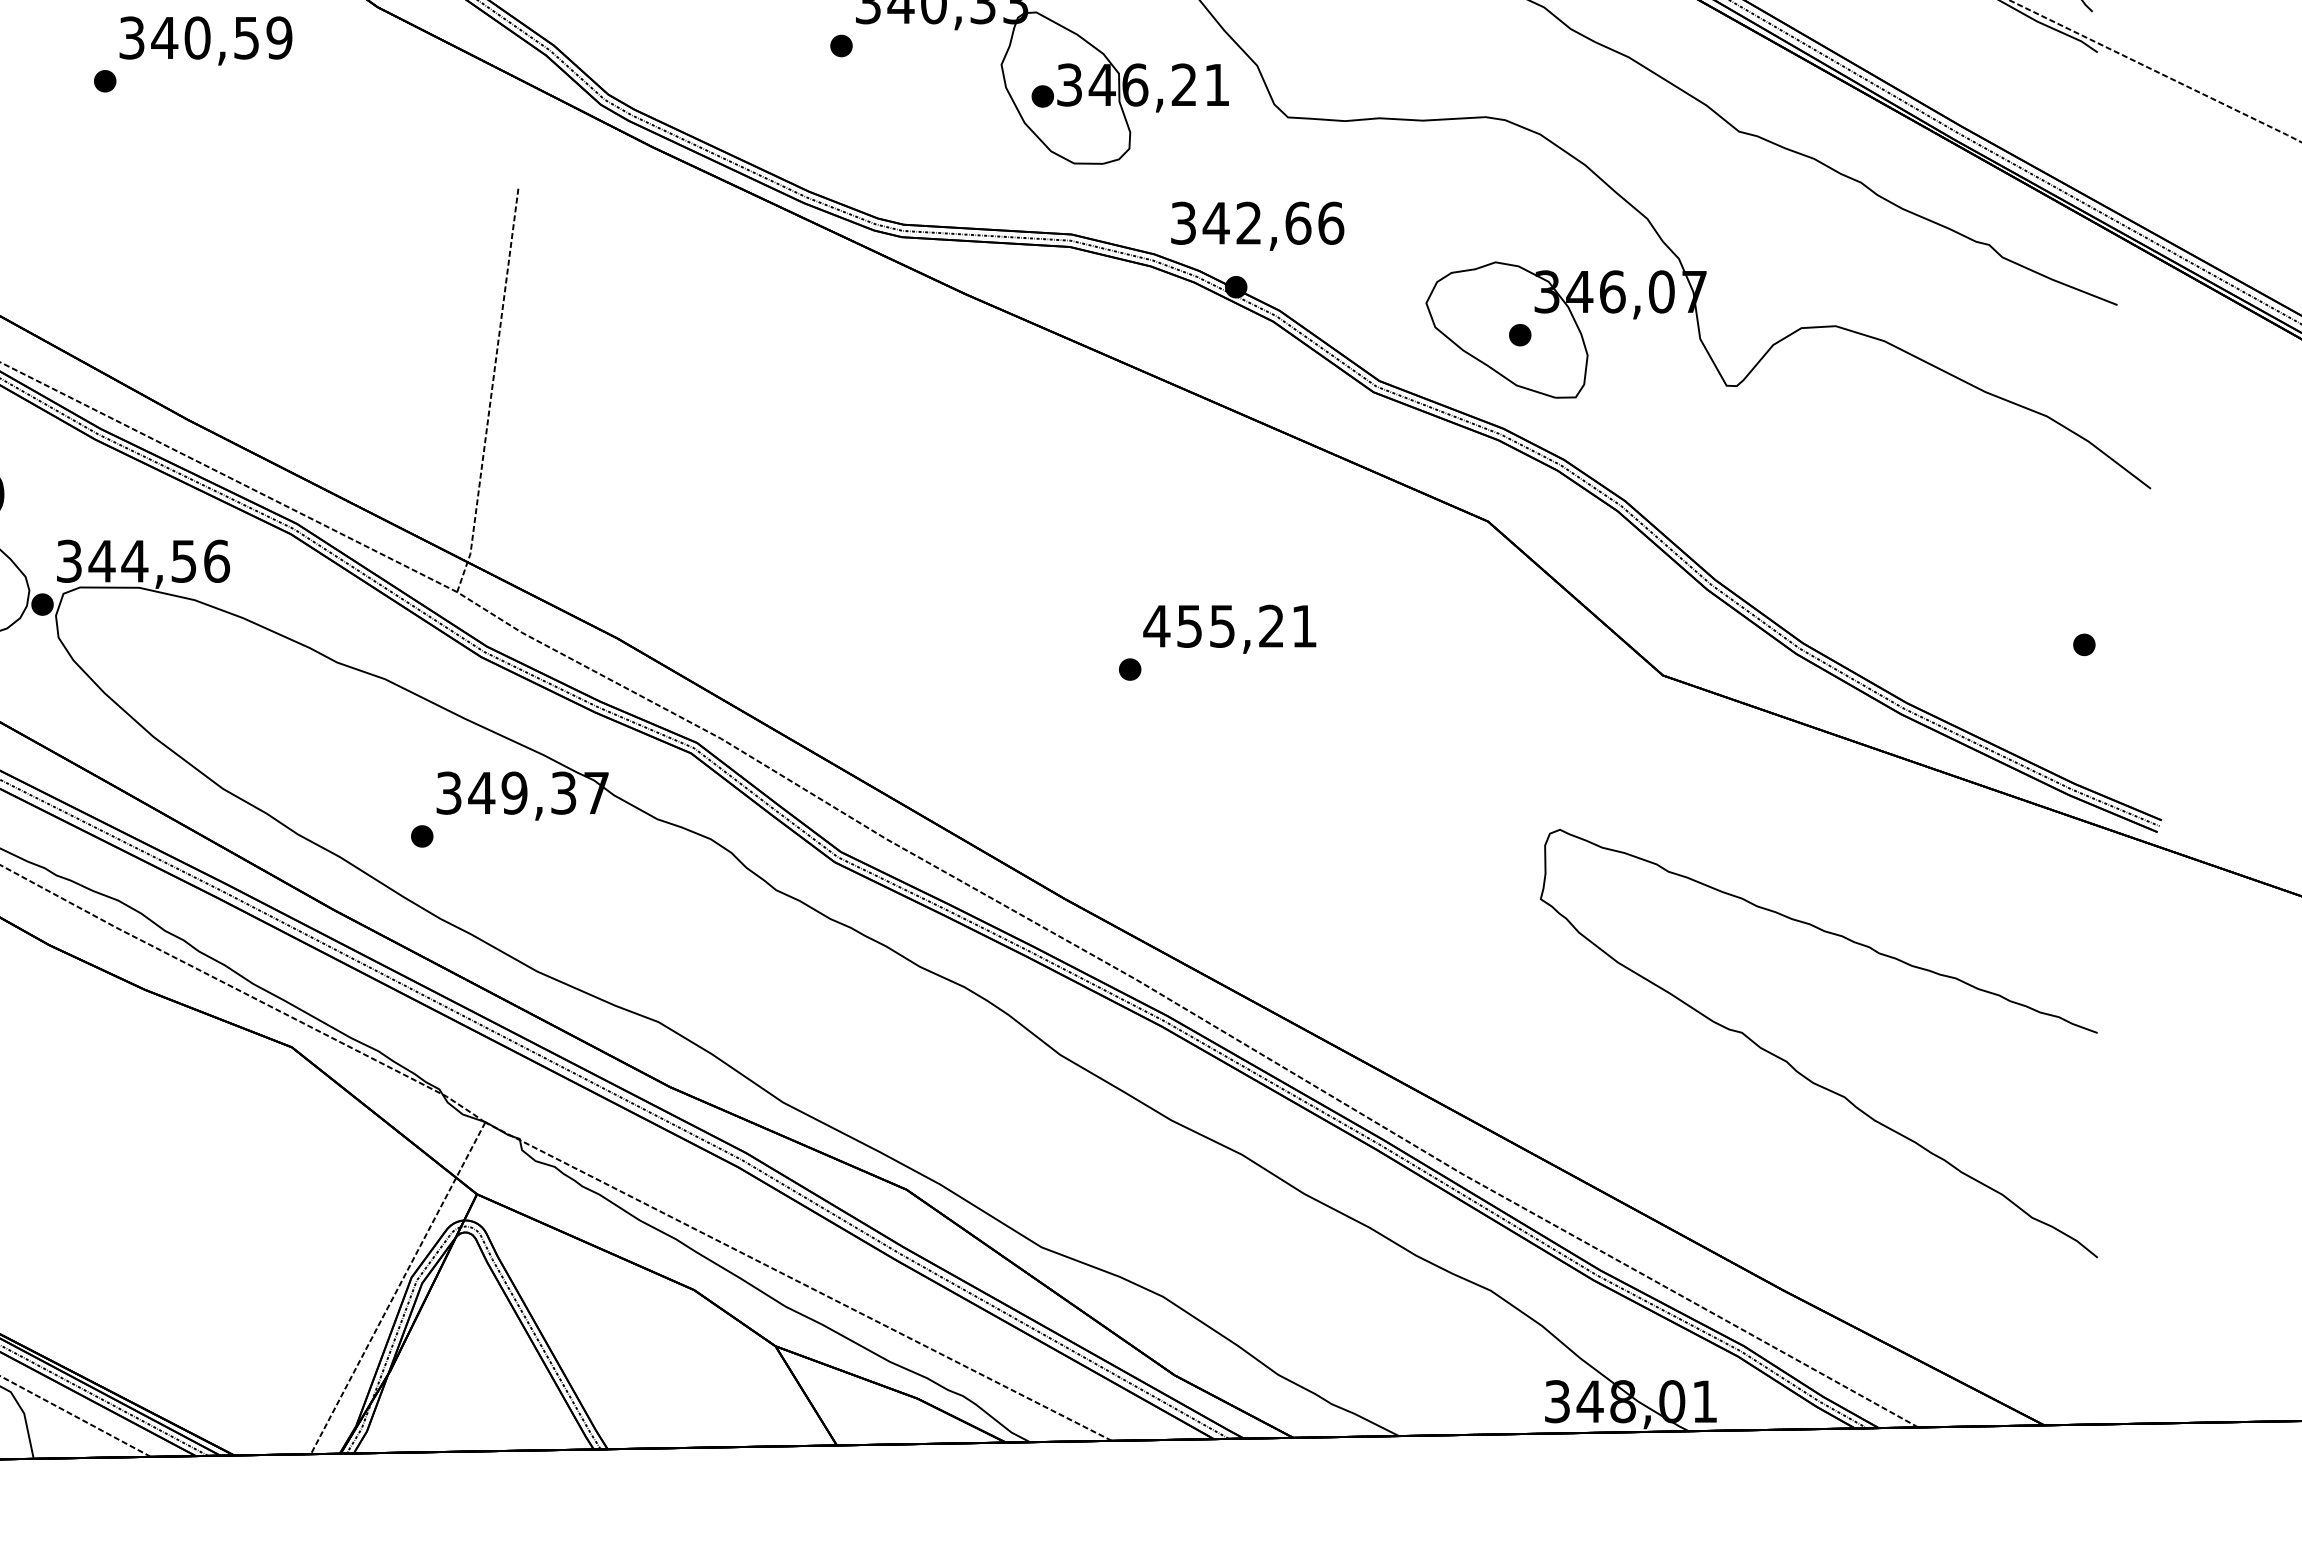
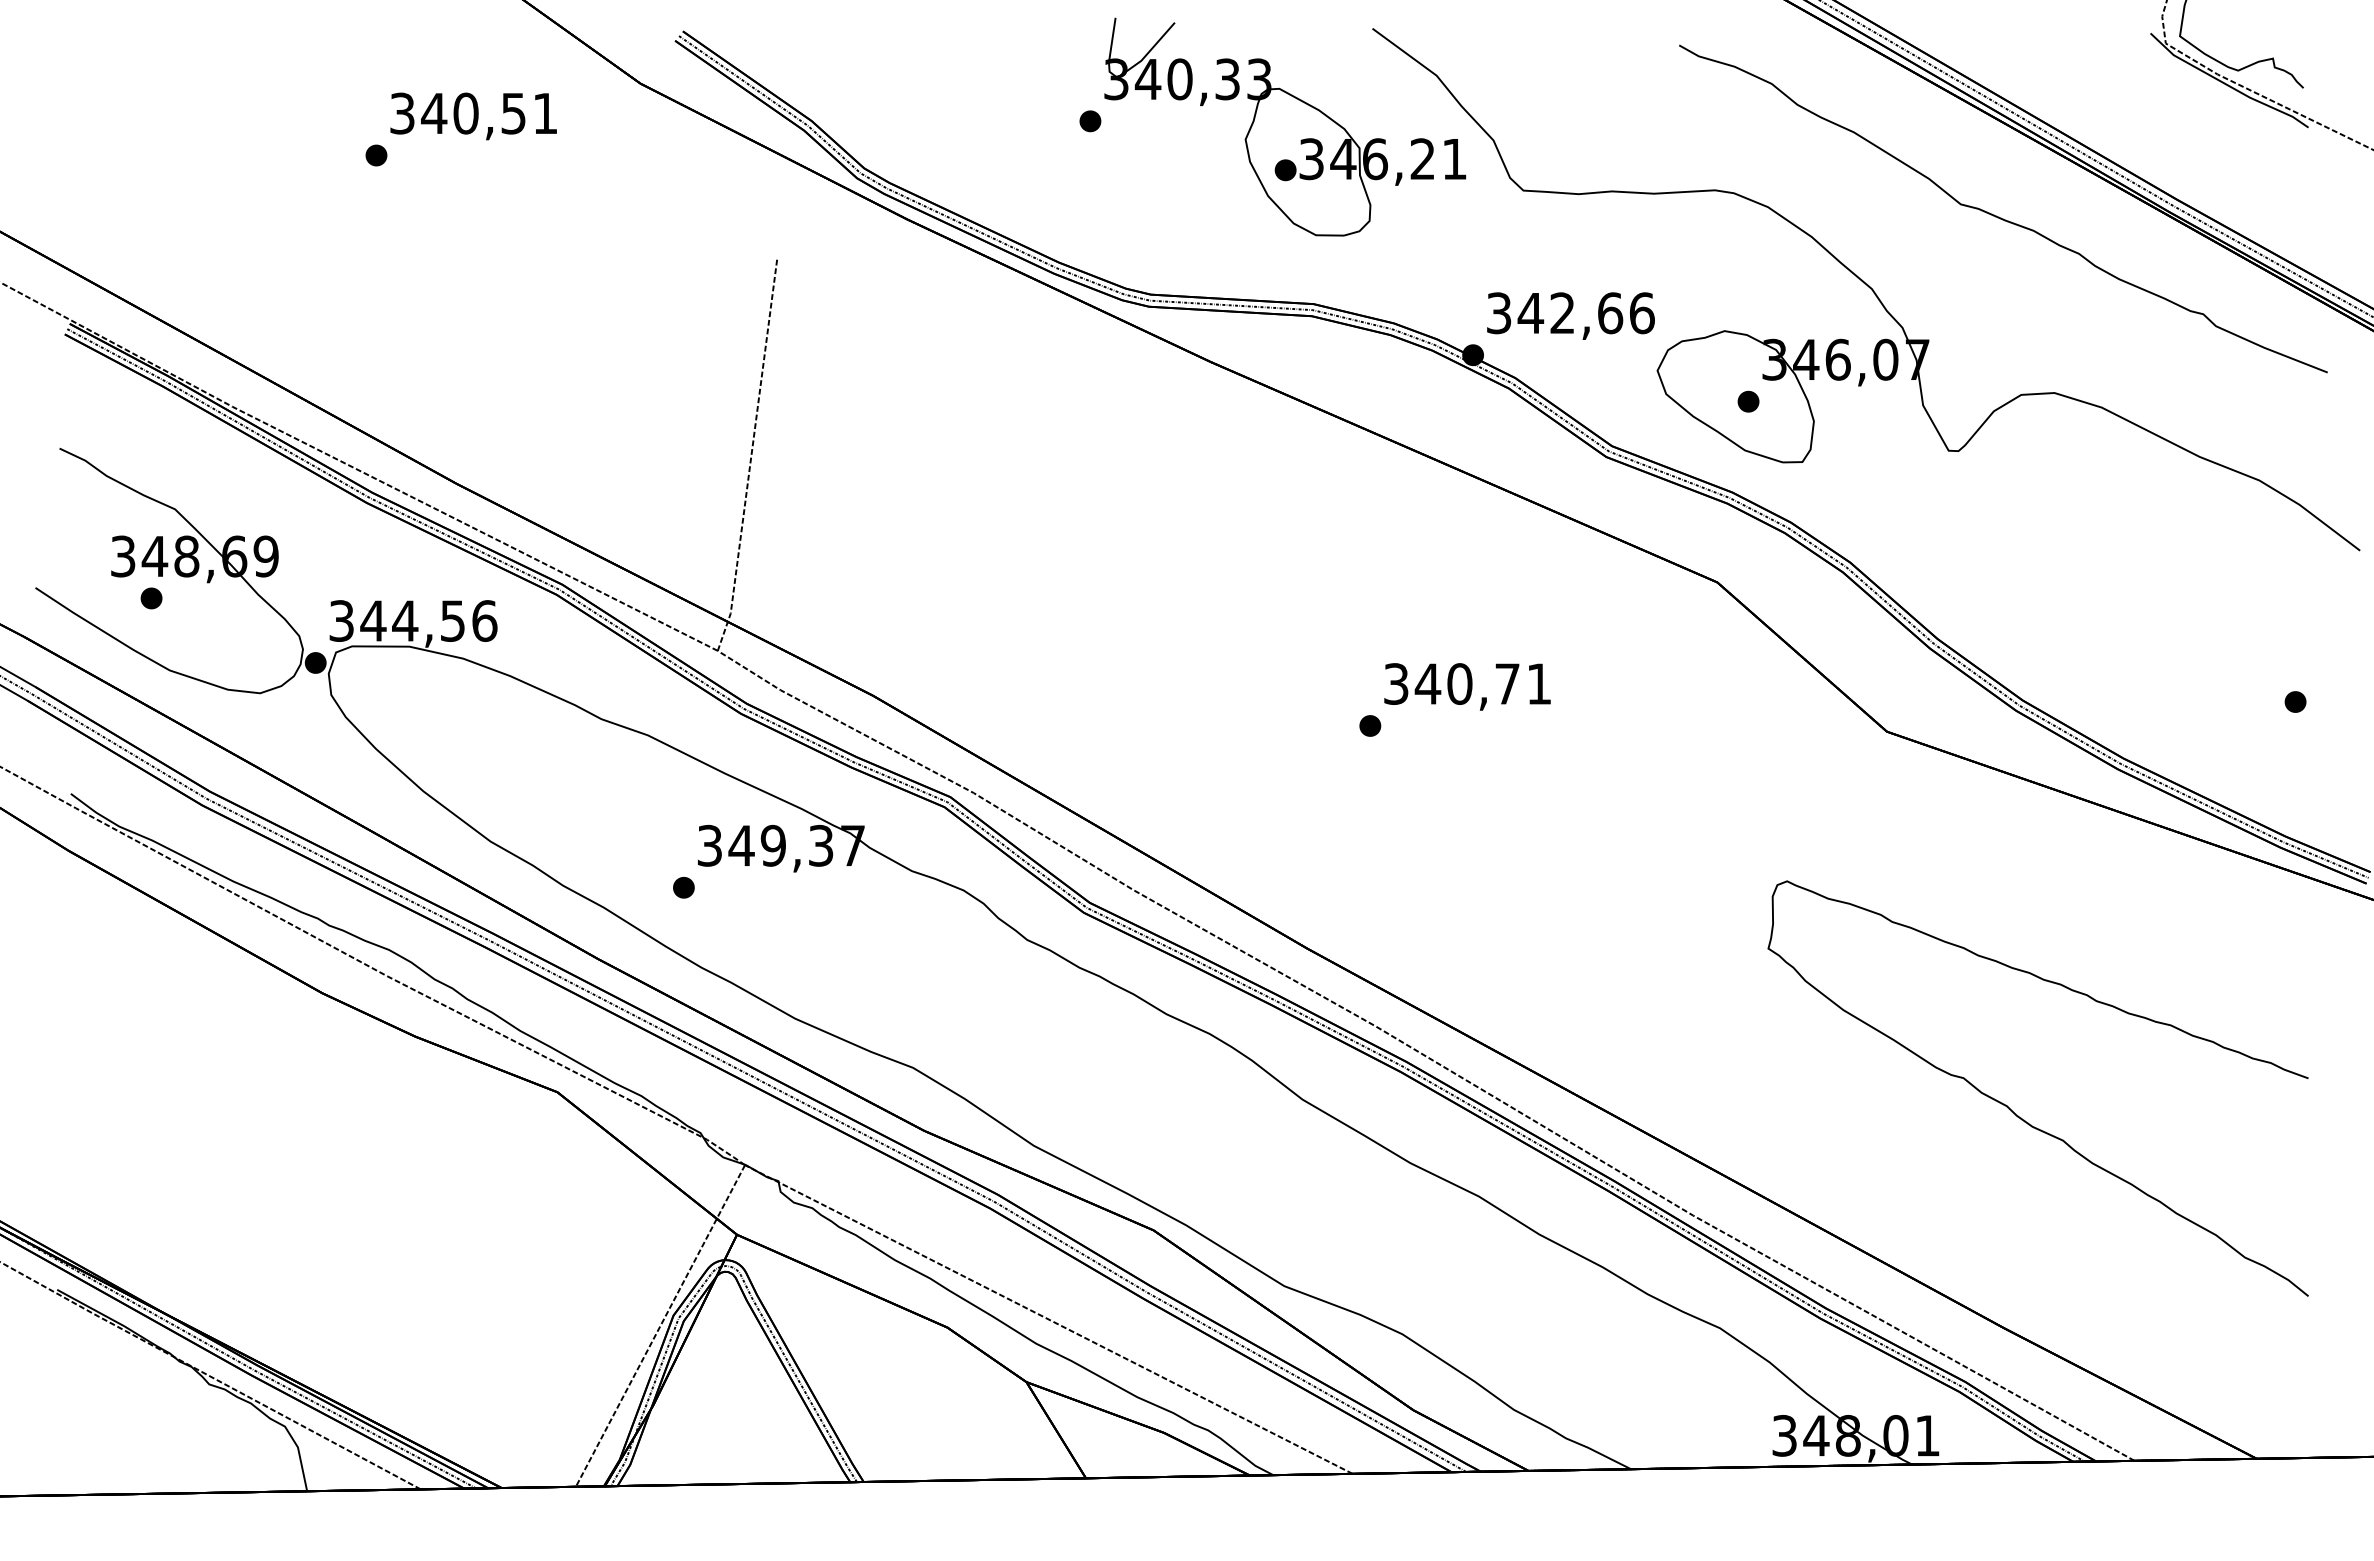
text: (278, 37) -> (544, 113), 340,59 -> 340,51
text: (1257, 225) -> (1570, 315), moved
text: (1213, 625) -> (1451, 683), 455,21 -> 340,71

